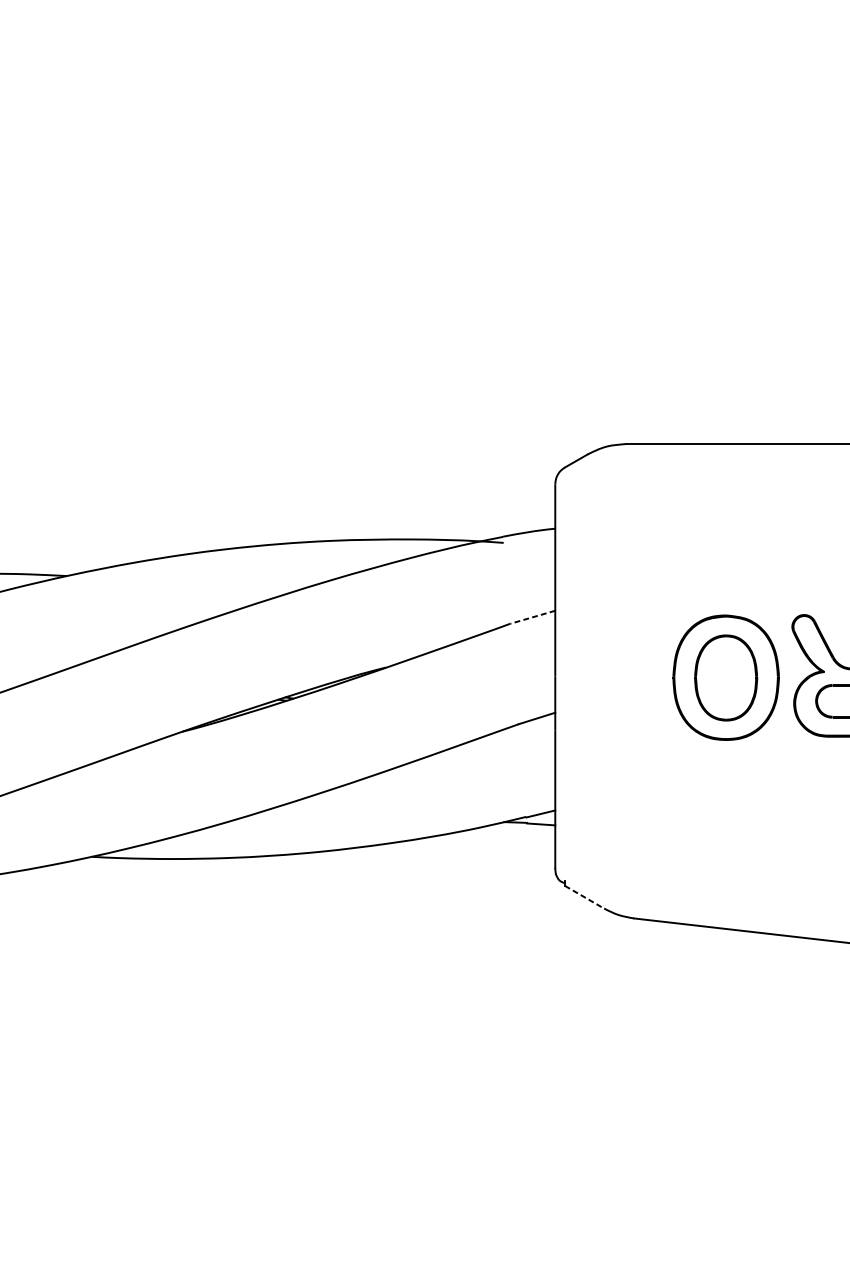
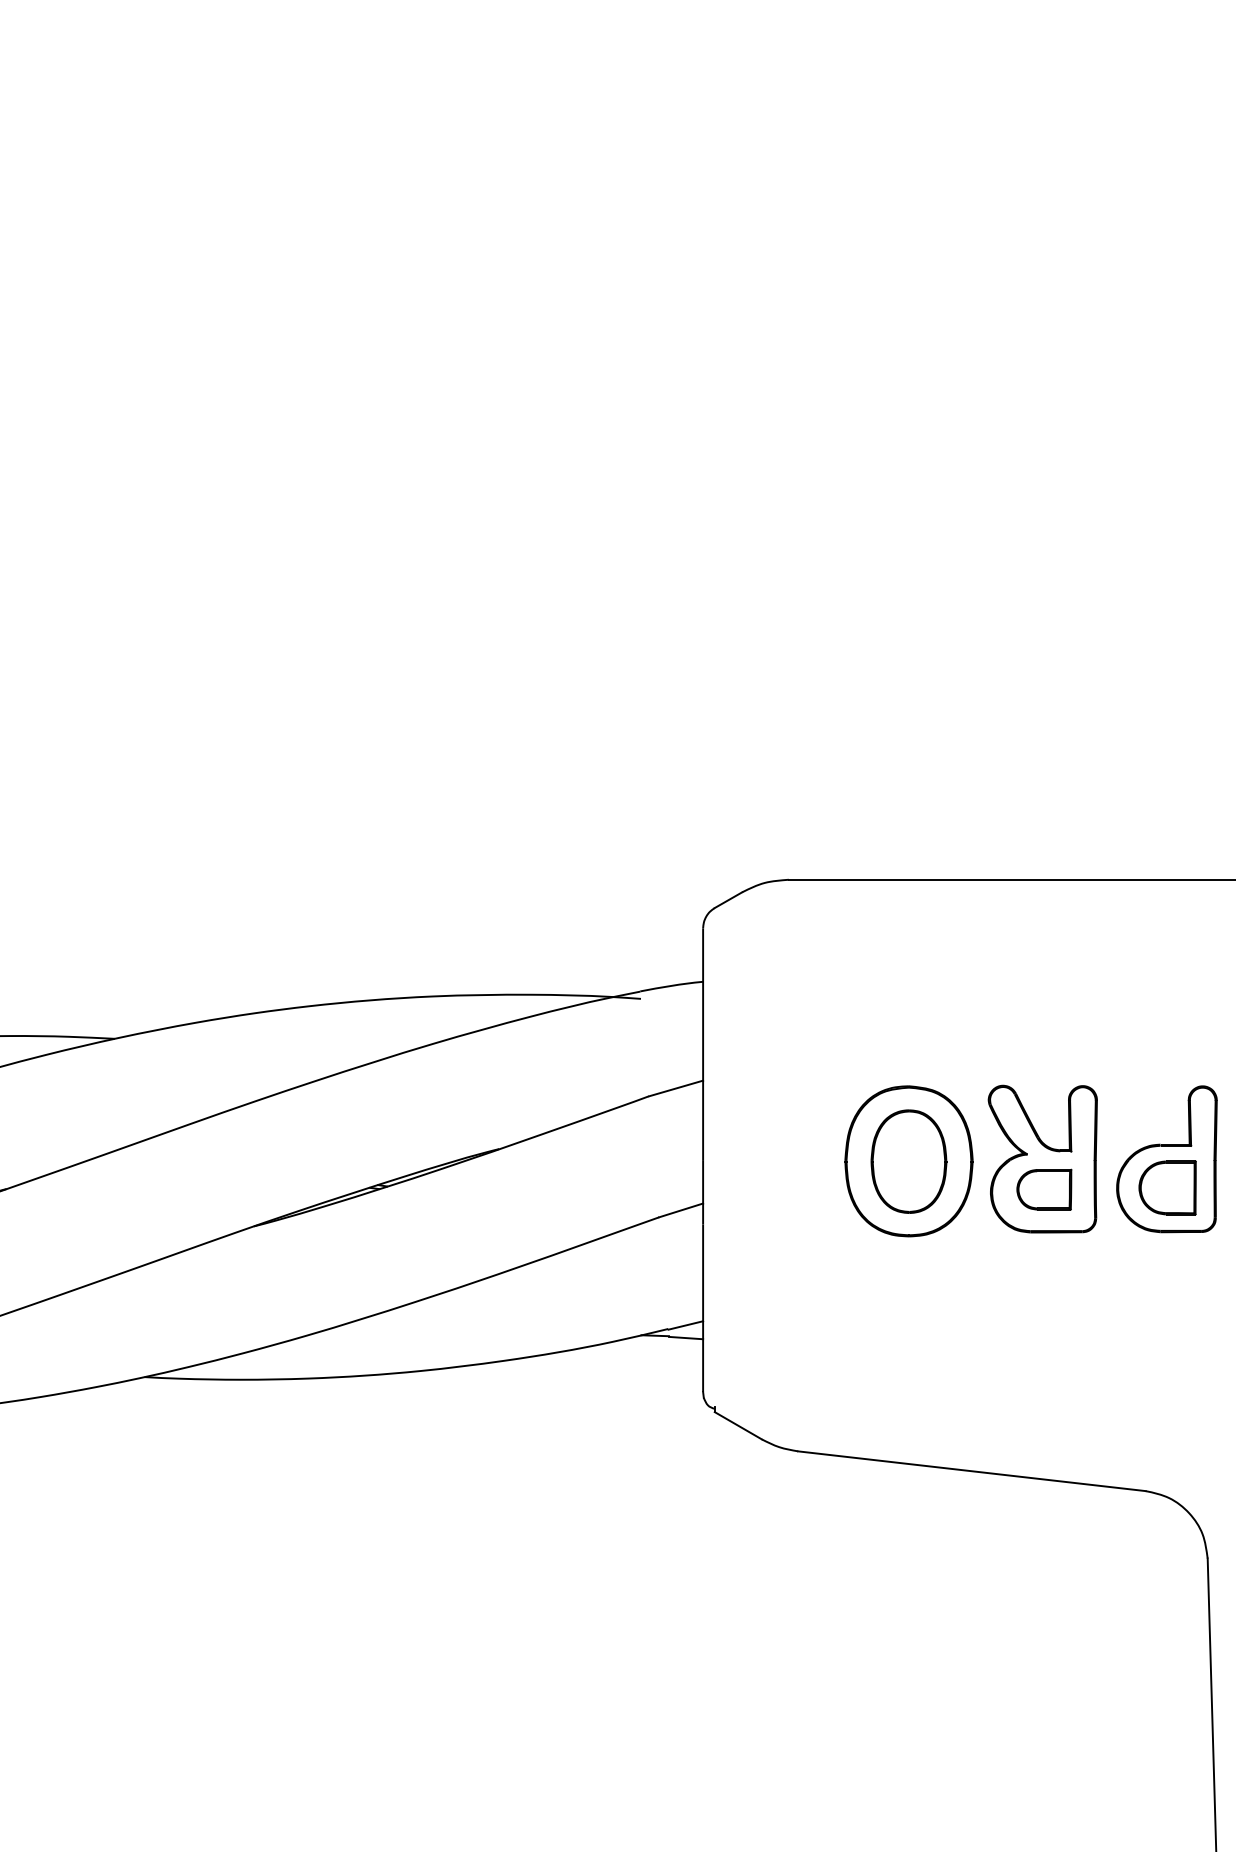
line: (532, 617) -> (675, 1088), dashed -> solid
line: (584, 897) -> (738, 1426), dashed -> solid

